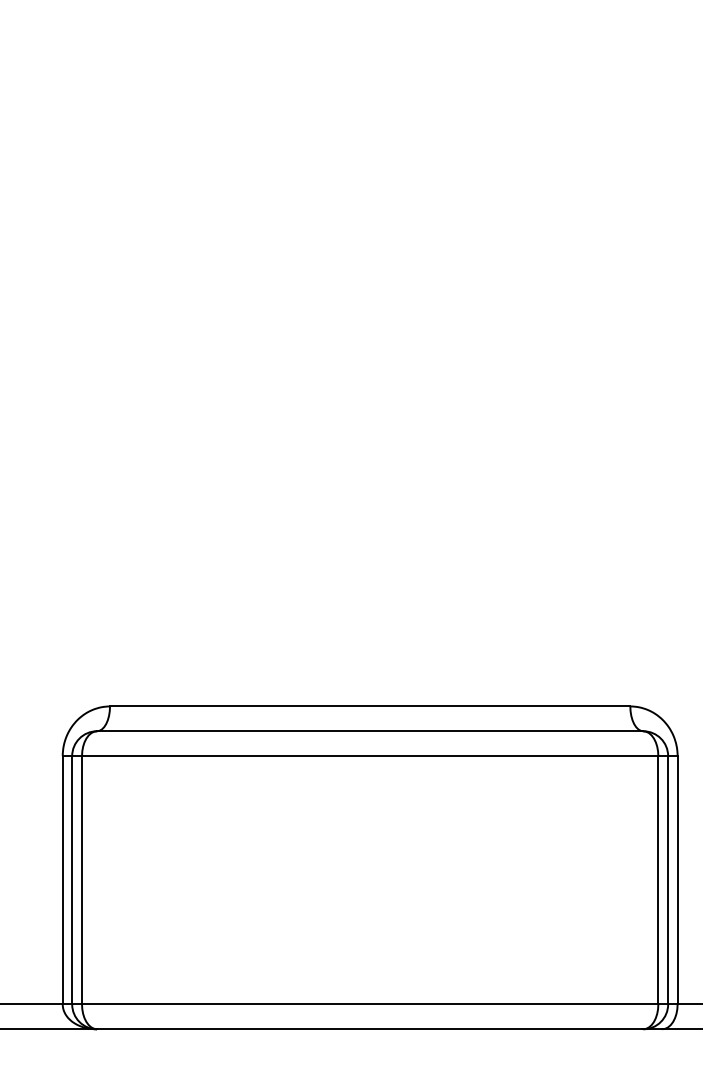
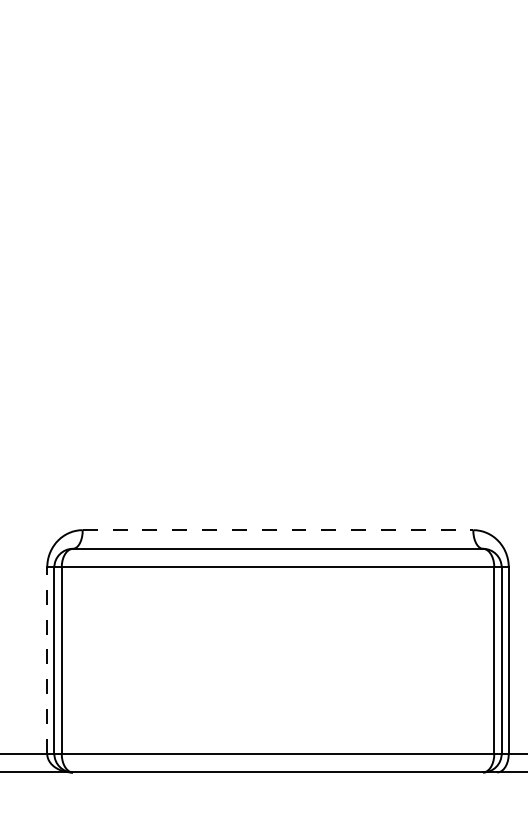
line: (370, 706) -> (278, 530), solid -> dashed
line: (62, 879) -> (47, 660), solid -> dashed

